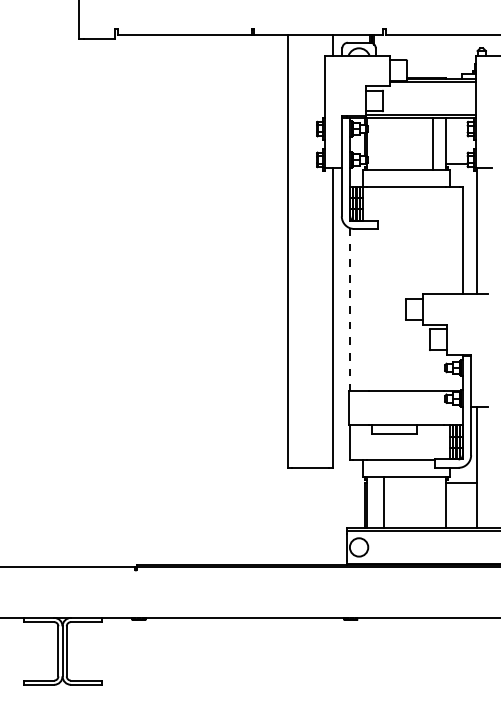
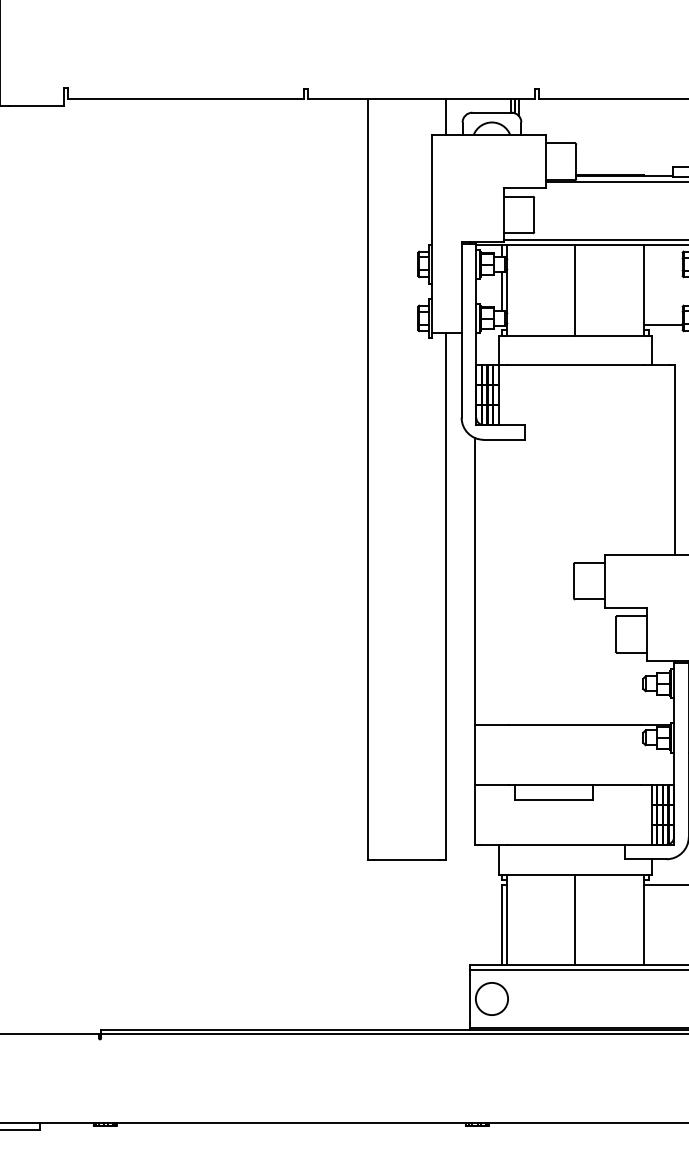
line: (433, 143) -> (575, 289), moved
line: (349, 309) -> (475, 581), dashed -> solid
line: (384, 501) -> (575, 918), moved

